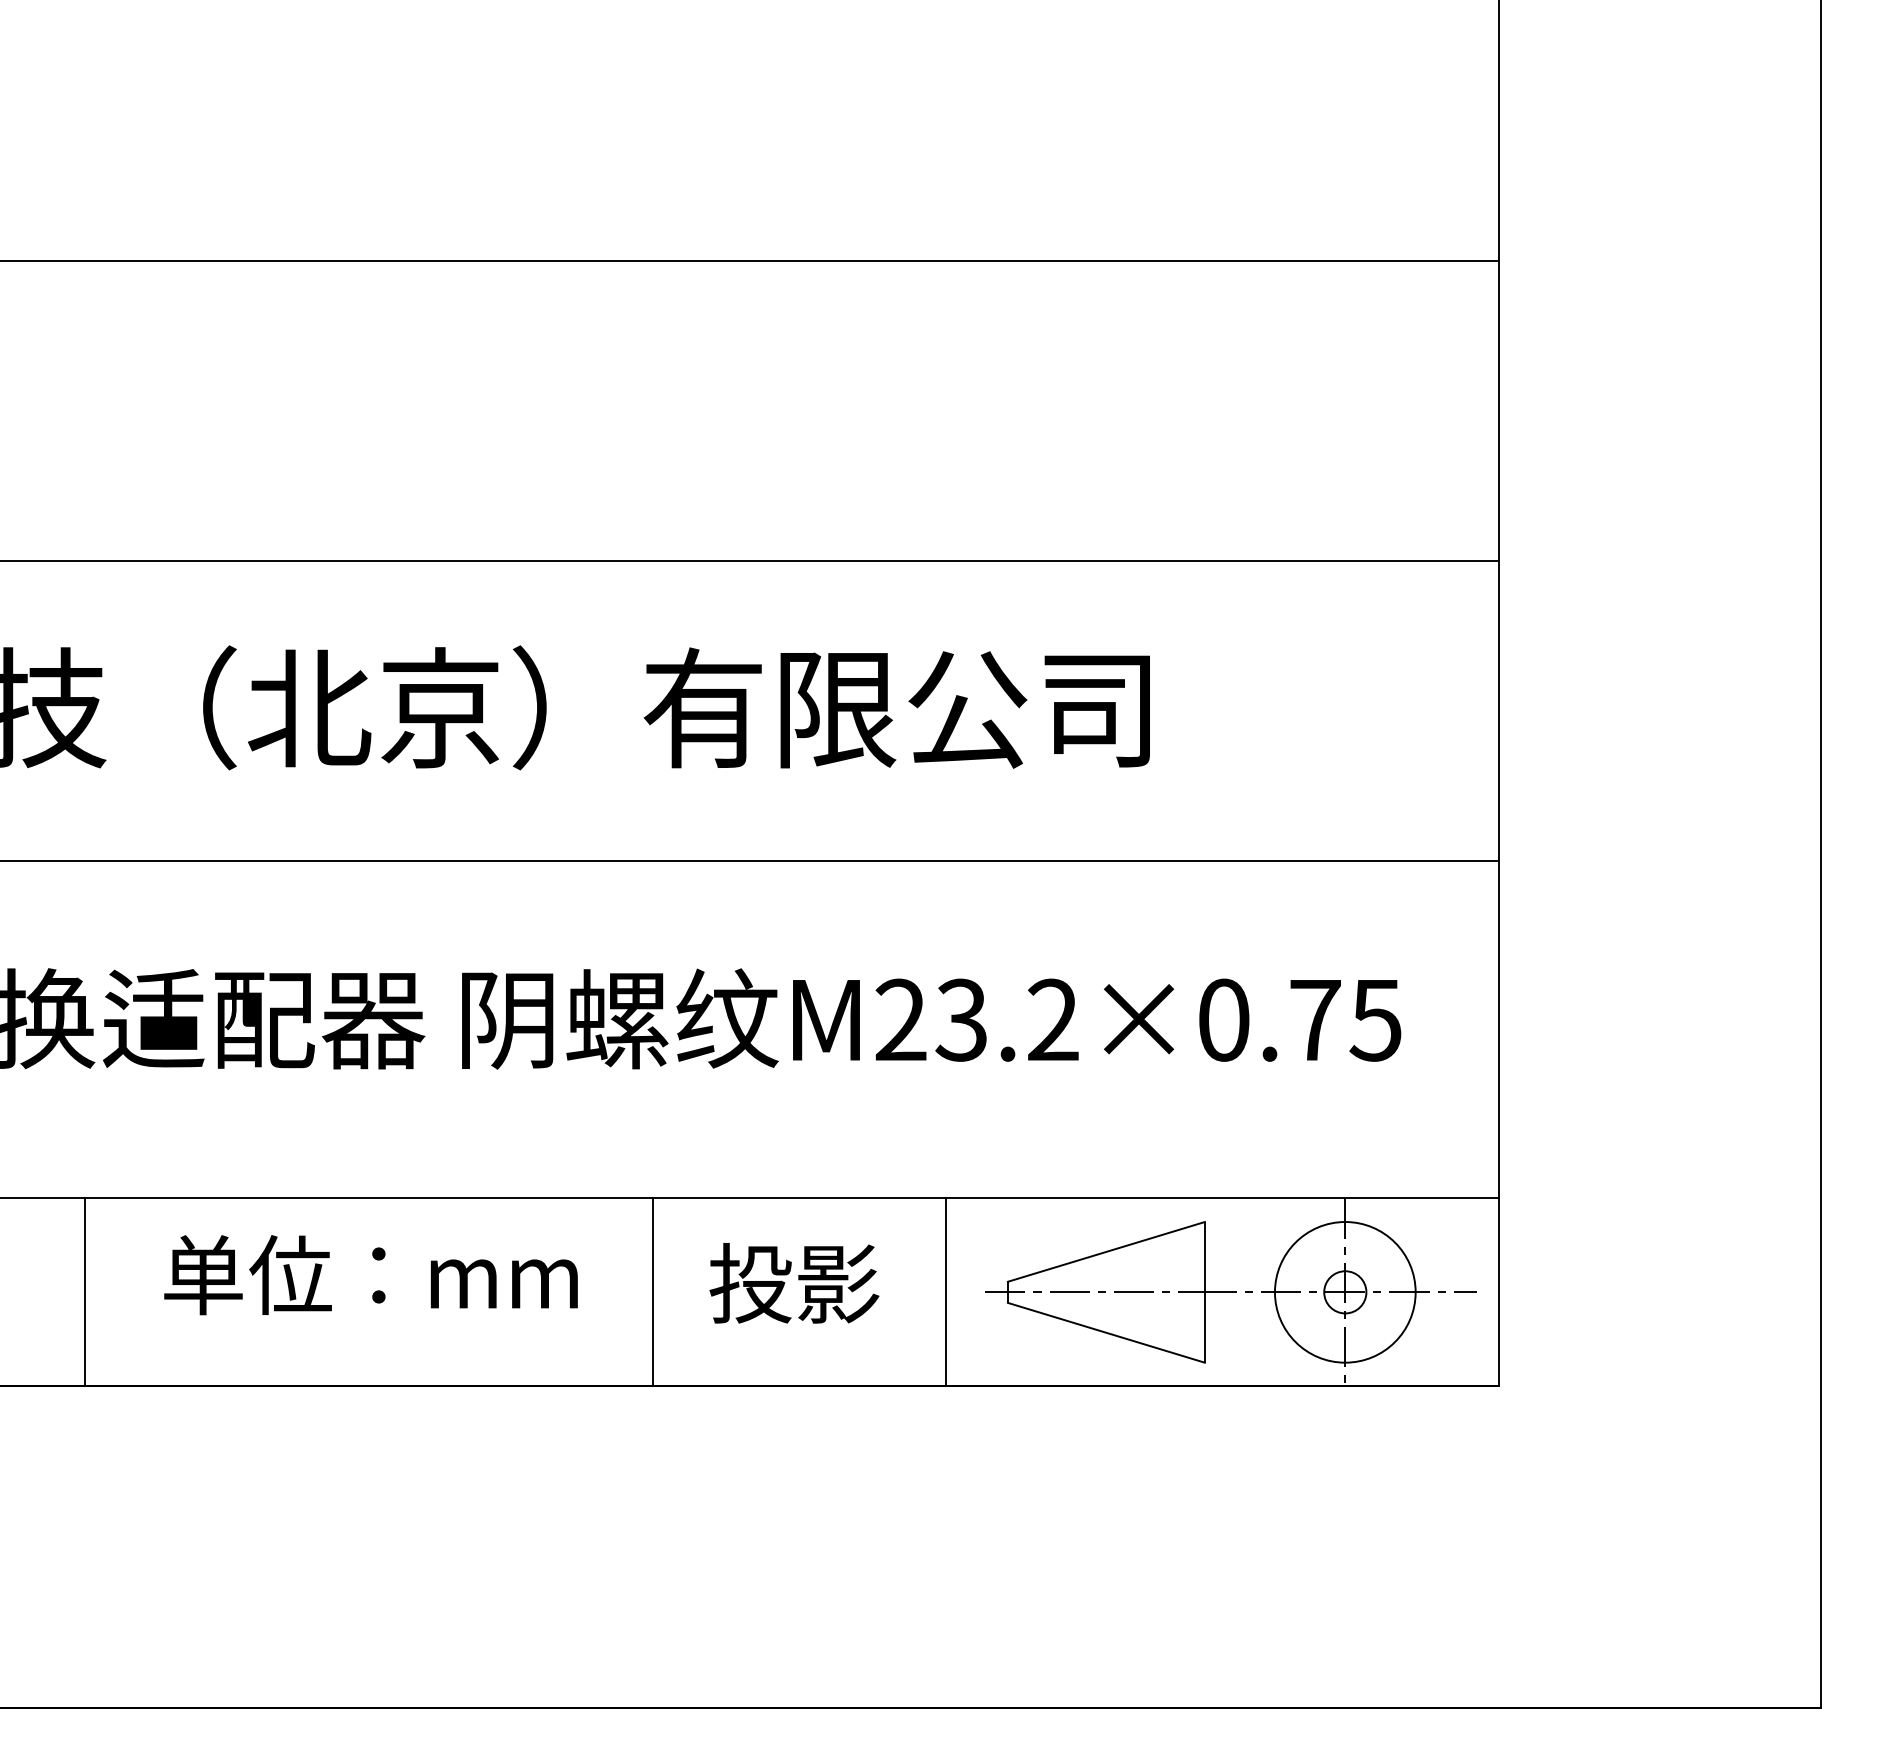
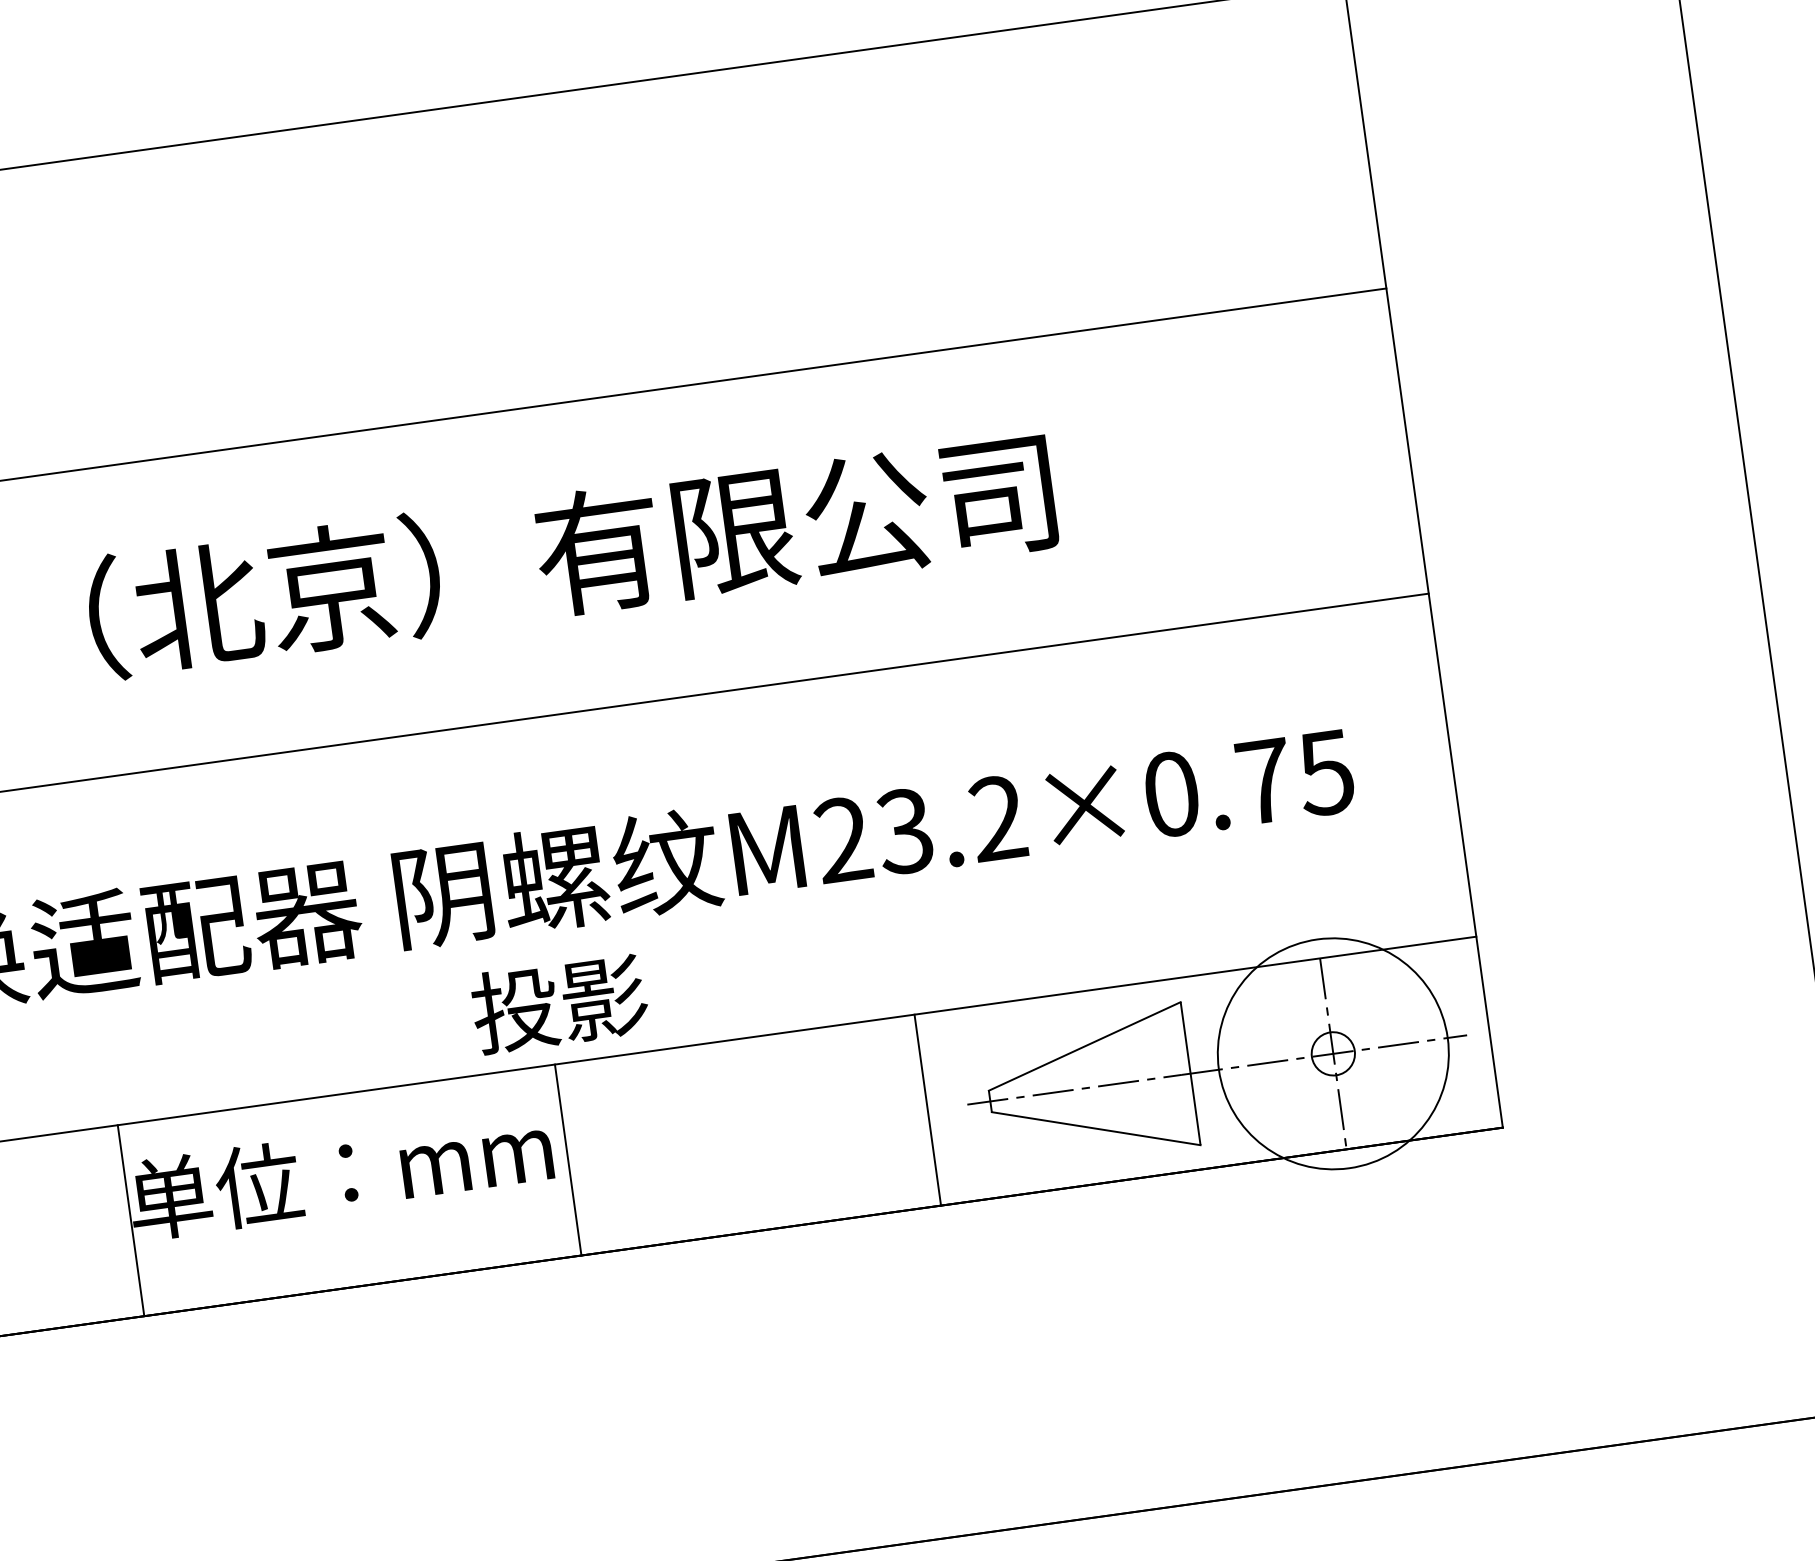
text: (794, 1283) -> (559, 1003), moved
line: (85, 1292) -> (131, 1220), moved
line: (652, 1292) -> (568, 1160), moved
circle: (1344, 1292) -> (1332, 1054), size x1.6

